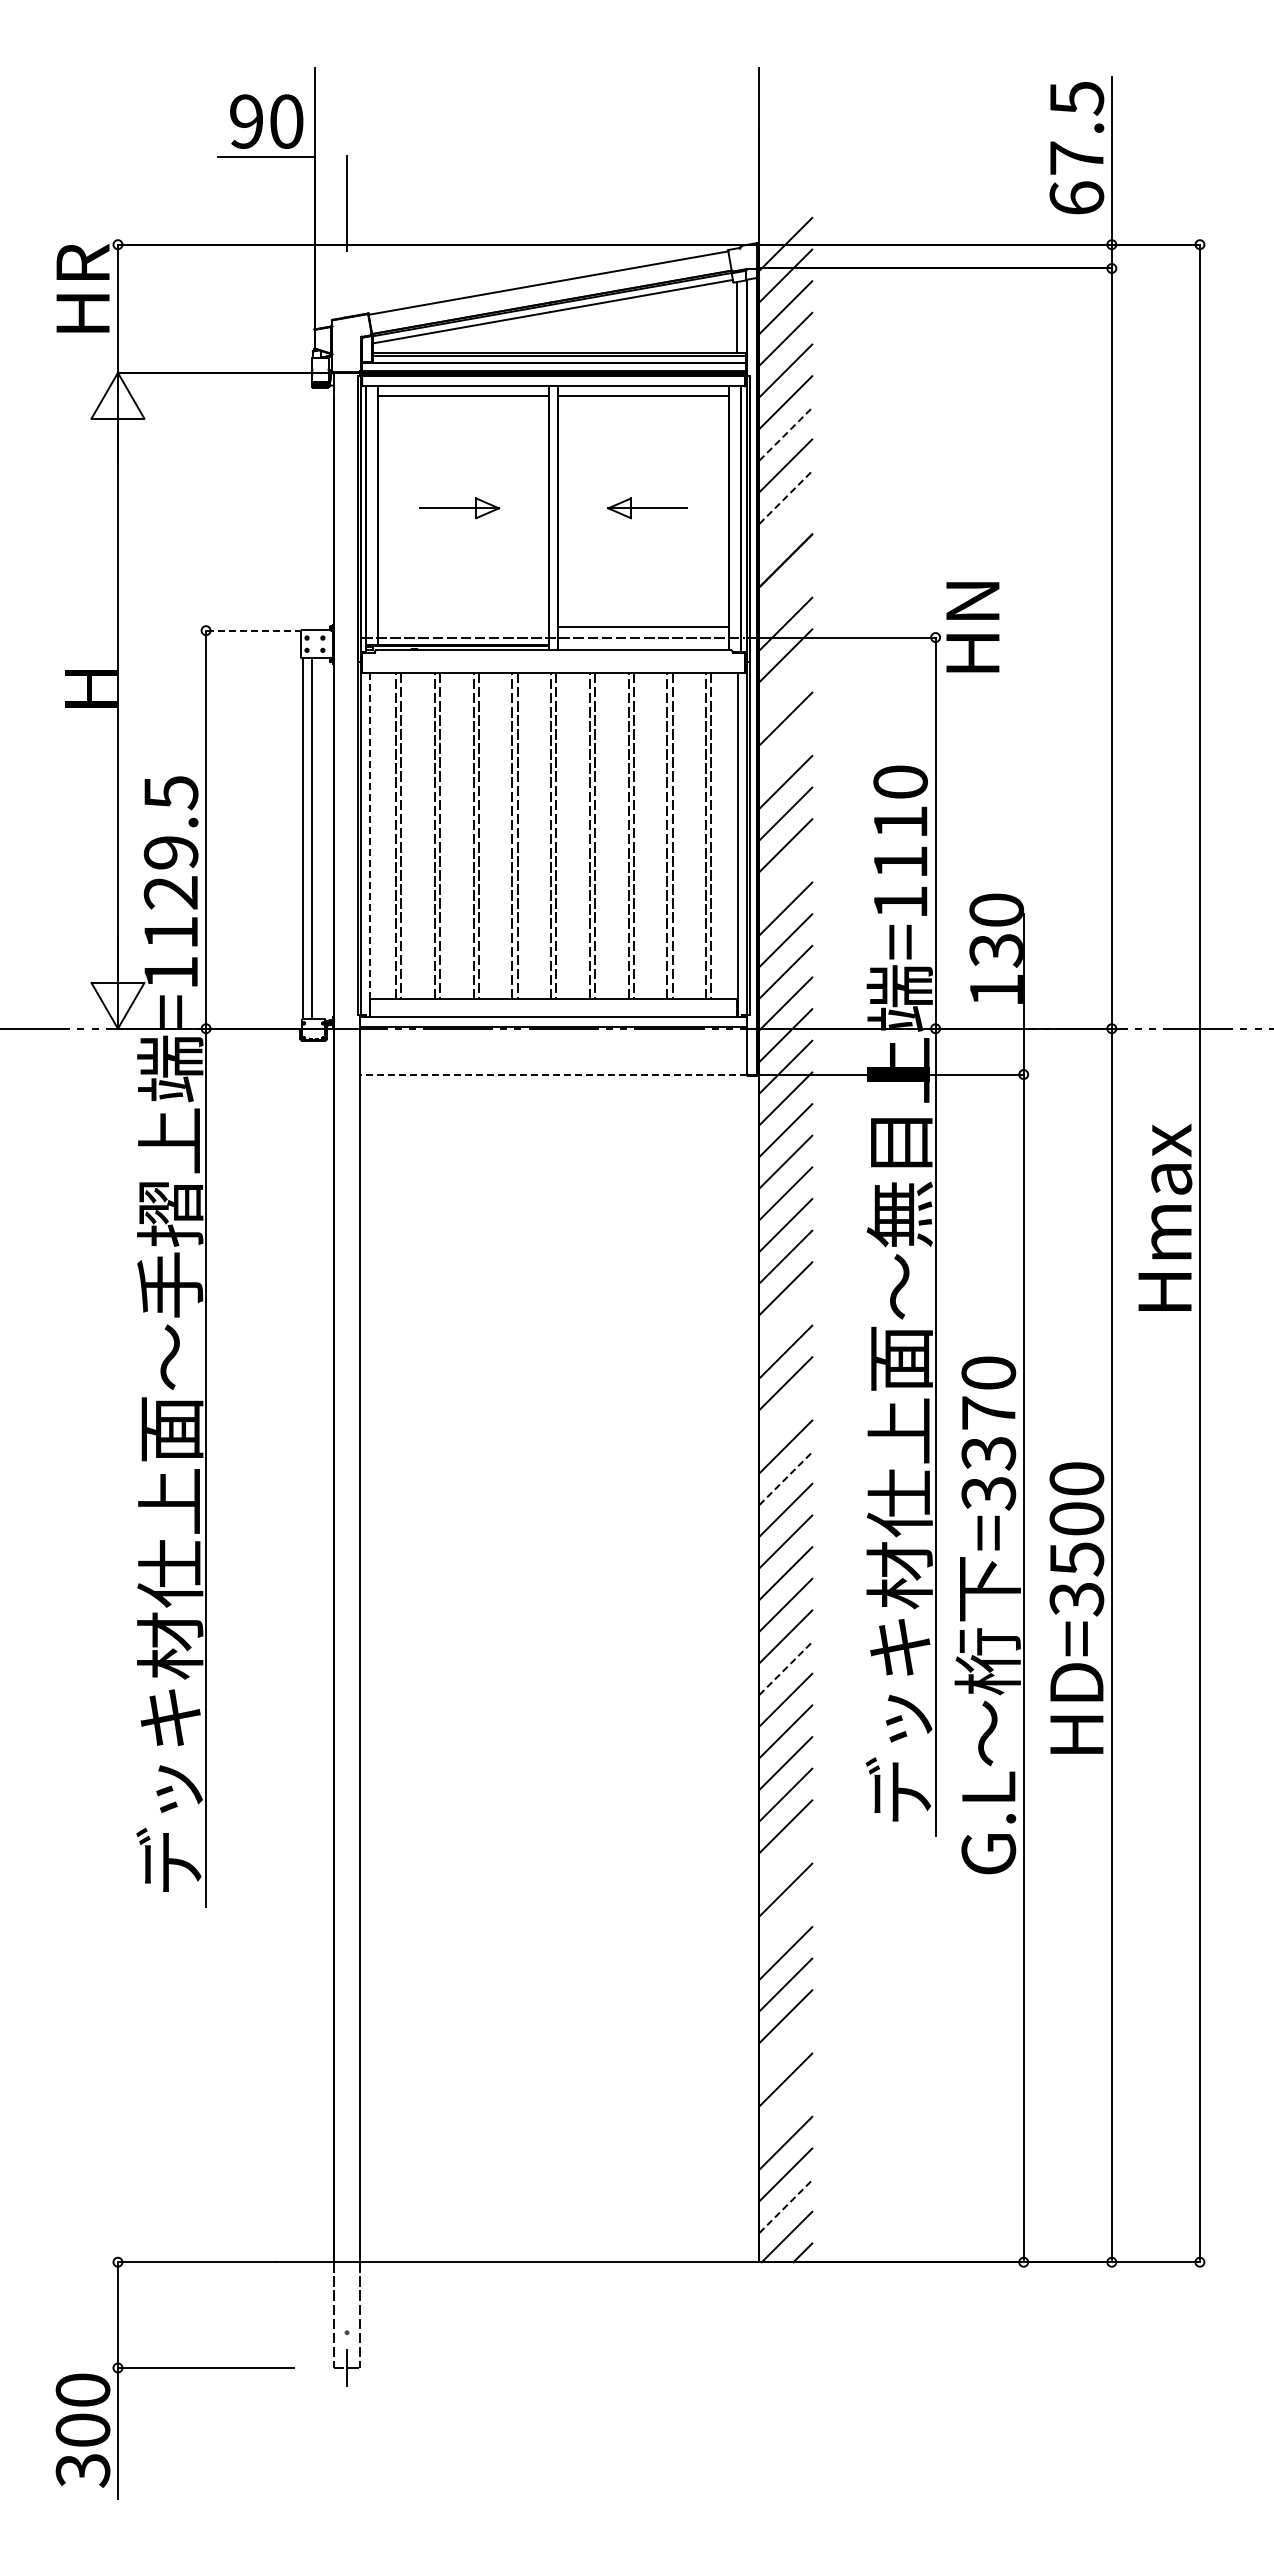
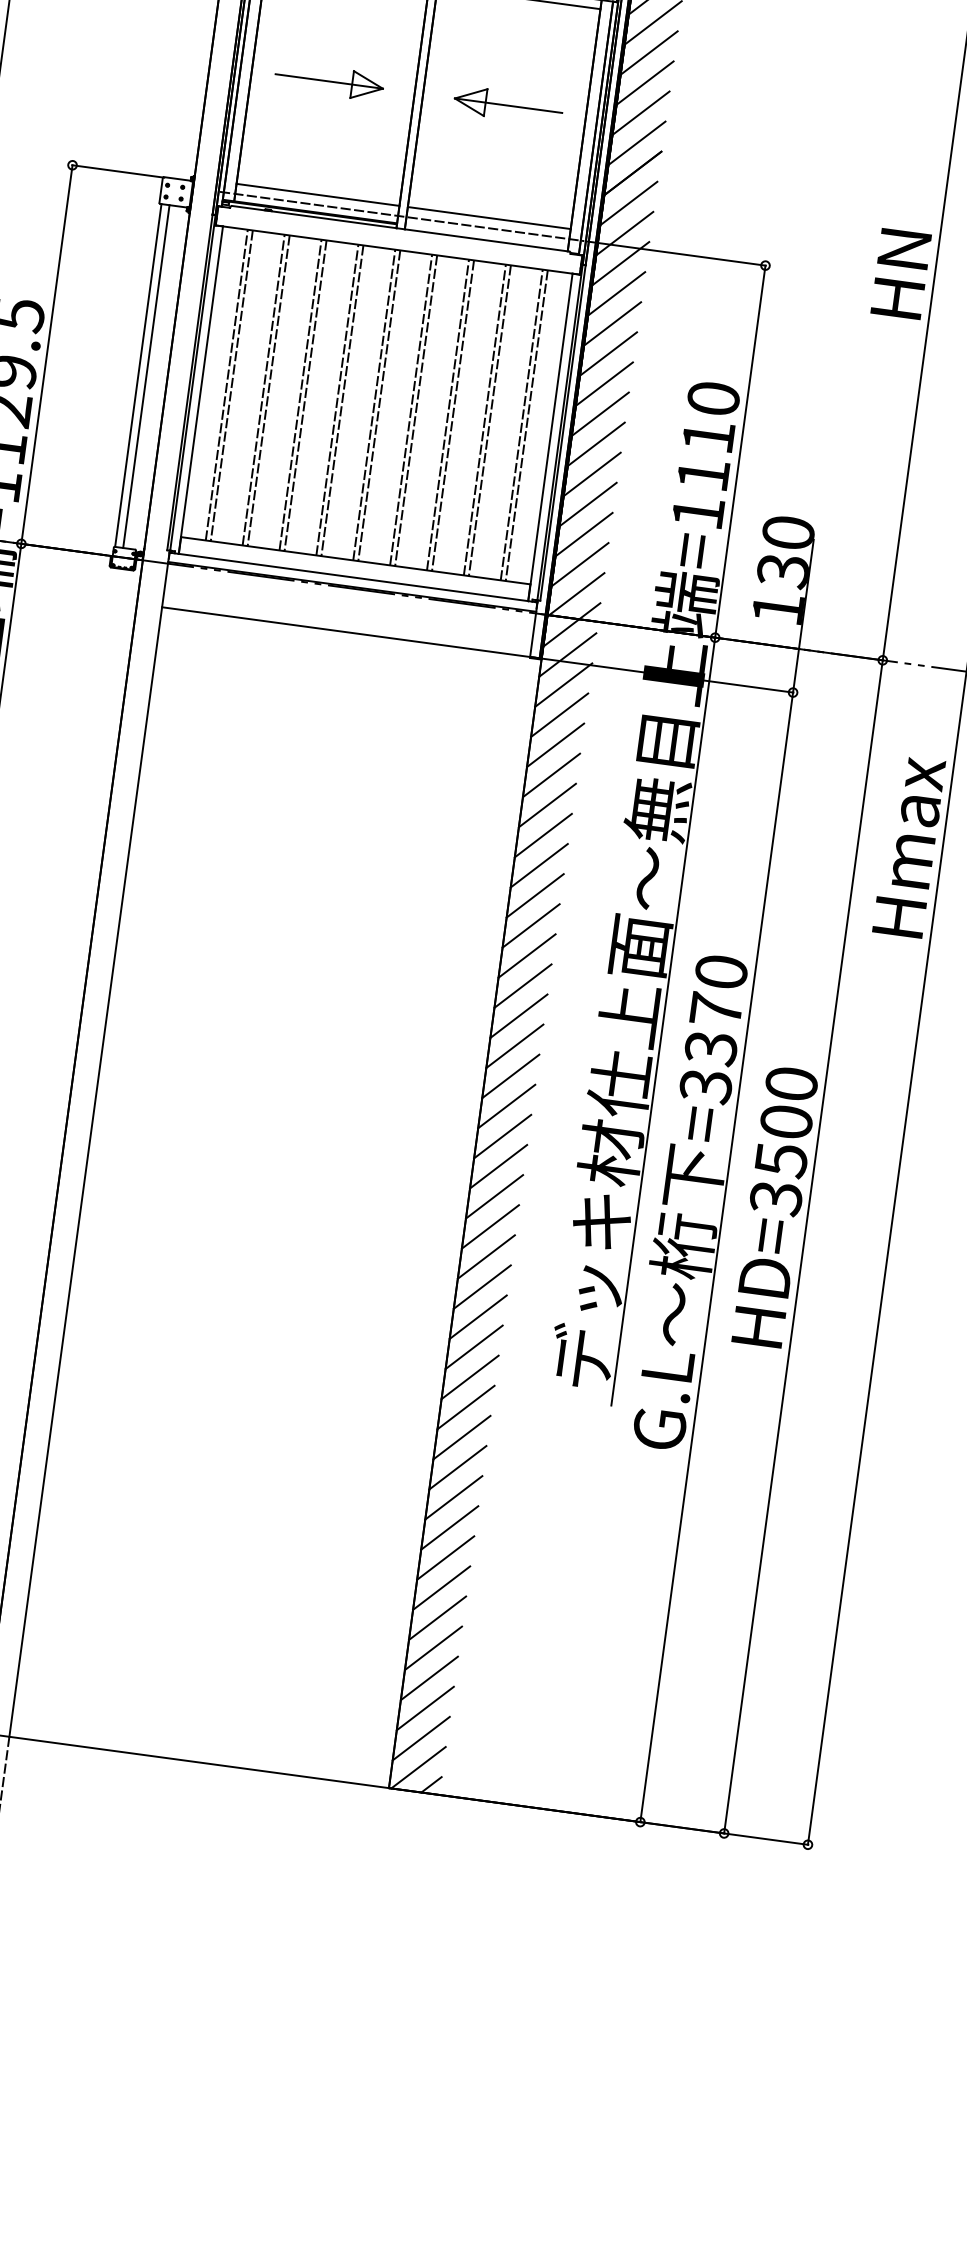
line: (786, 433) -> (649, 52), dashed -> solid
line: (786, 497) -> (641, 113), dashed -> solid
part: (459, 508) -> (329, 81), size x1.43
part: (647, 508) -> (508, 105), size x1.43
line: (785, 528) -> (636, 142), added
line: (785, 592) -> (628, 203), added
line: (463, 626) -> (317, 194), added
text: (972, 627) -> (900, 274), moved
line: (253, 630) -> (117, 171), dashed -> solid
line: (785, 687) -> (616, 293), added
line: (785, 750) -> (608, 353), added
line: (369, 845) -> (200, 390), dashed -> solid
line: (785, 876) -> (591, 473), added
line: (553, 1074) -> (345, 632), dashed -> solid
line: (785, 1320) -> (534, 895), added
line: (785, 1414) -> (522, 985), added
line: (786, 1478) -> (515, 1046), dashed -> solid
line: (786, 1668) -> (491, 1226), dashed -> solid
line: (785, 1858) -> (465, 1407), added
line: (785, 1921) -> (457, 1467), added
line: (785, 2047) -> (441, 1587), added
line: (785, 2111) -> (433, 1648), added
line: (786, 2206) -> (421, 1738), dashed -> solid

